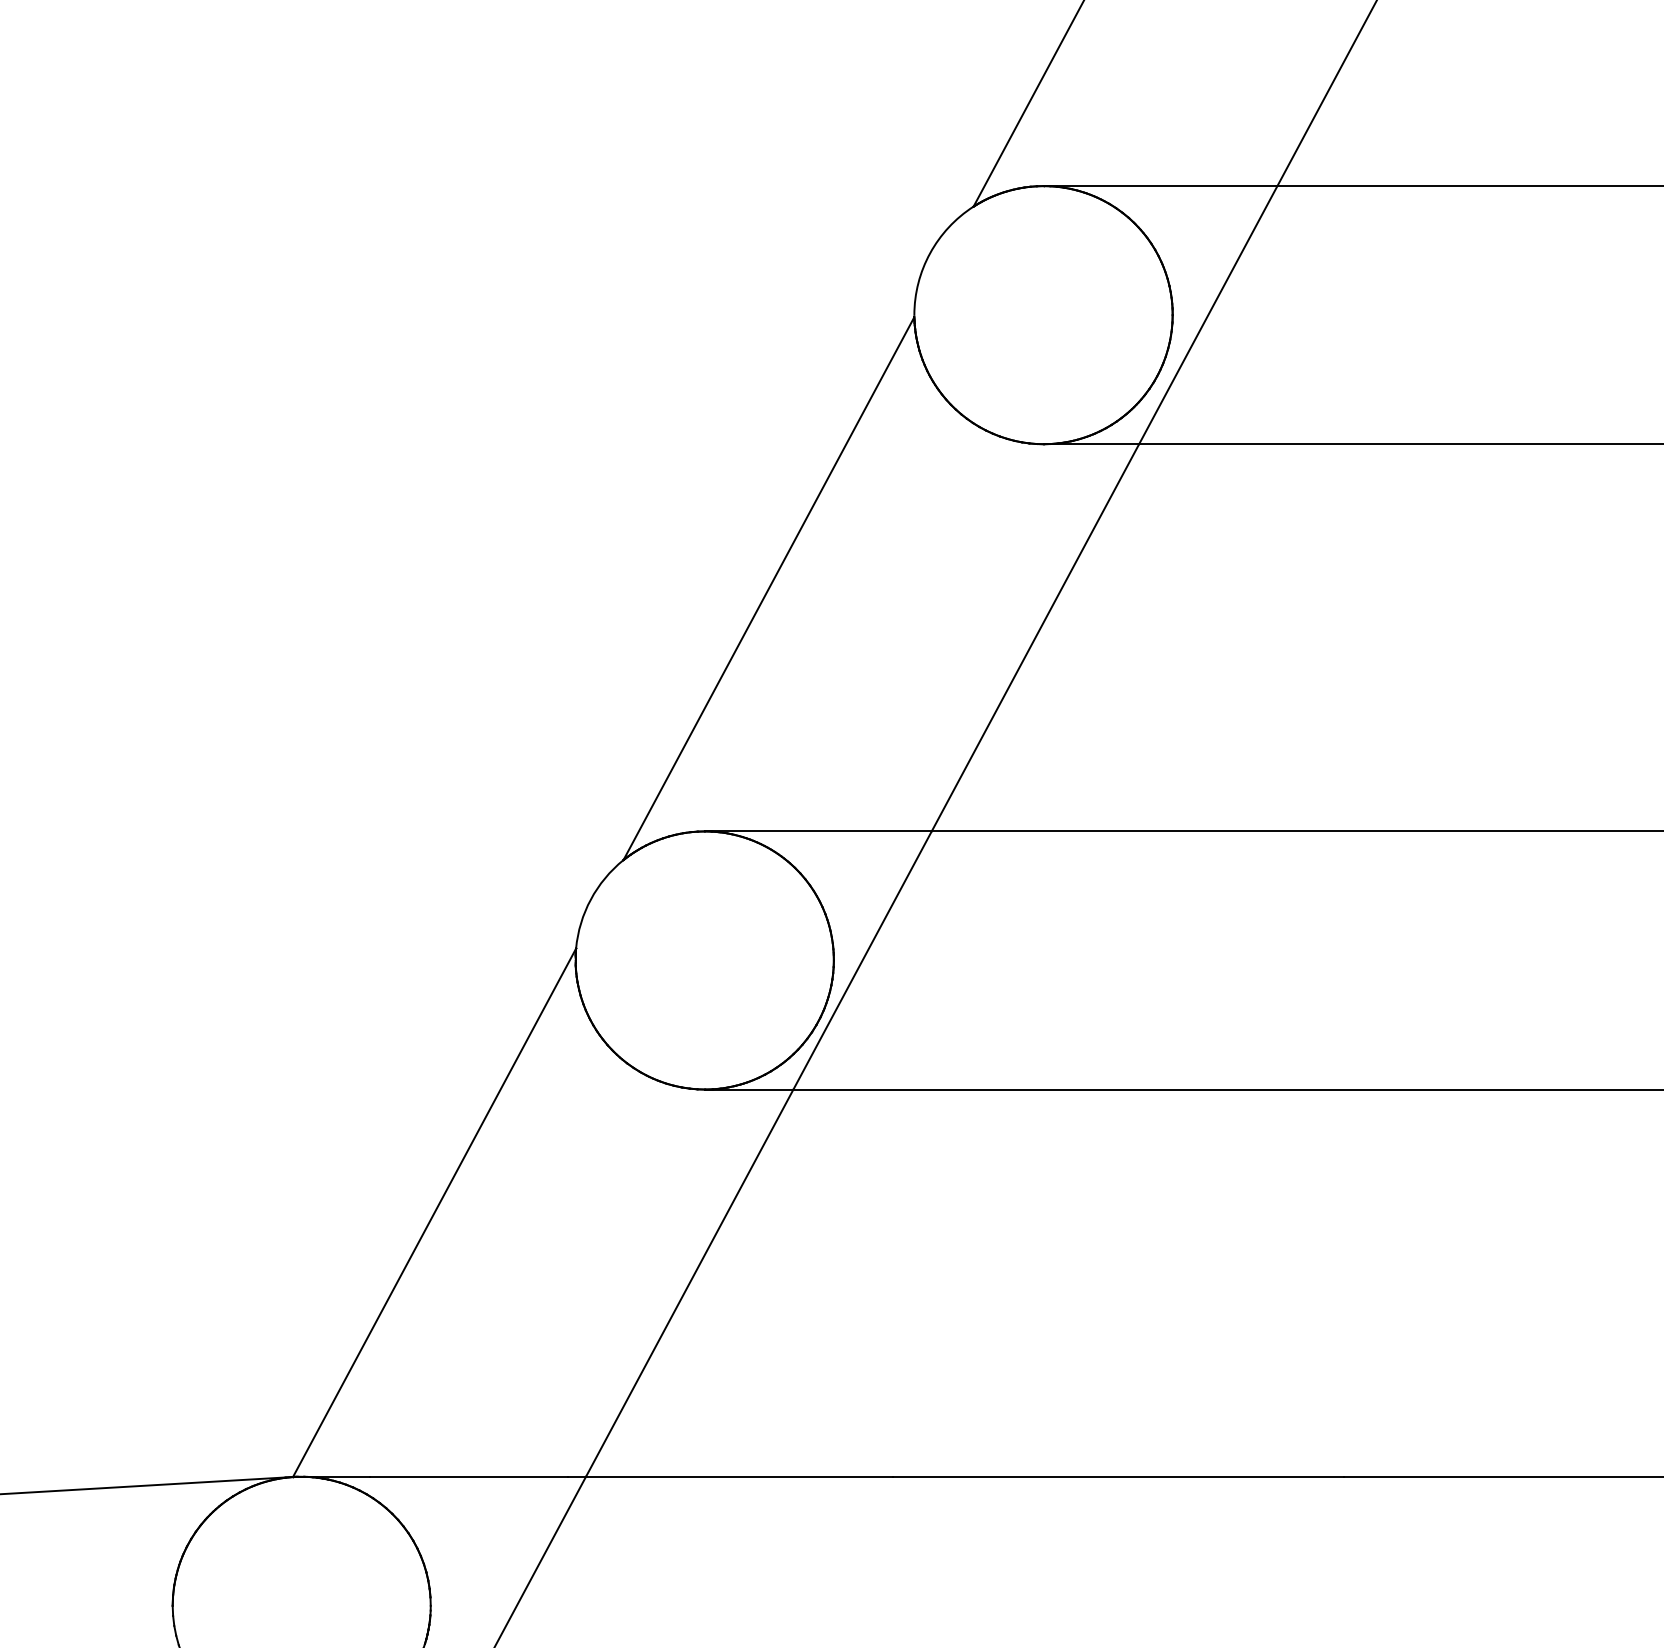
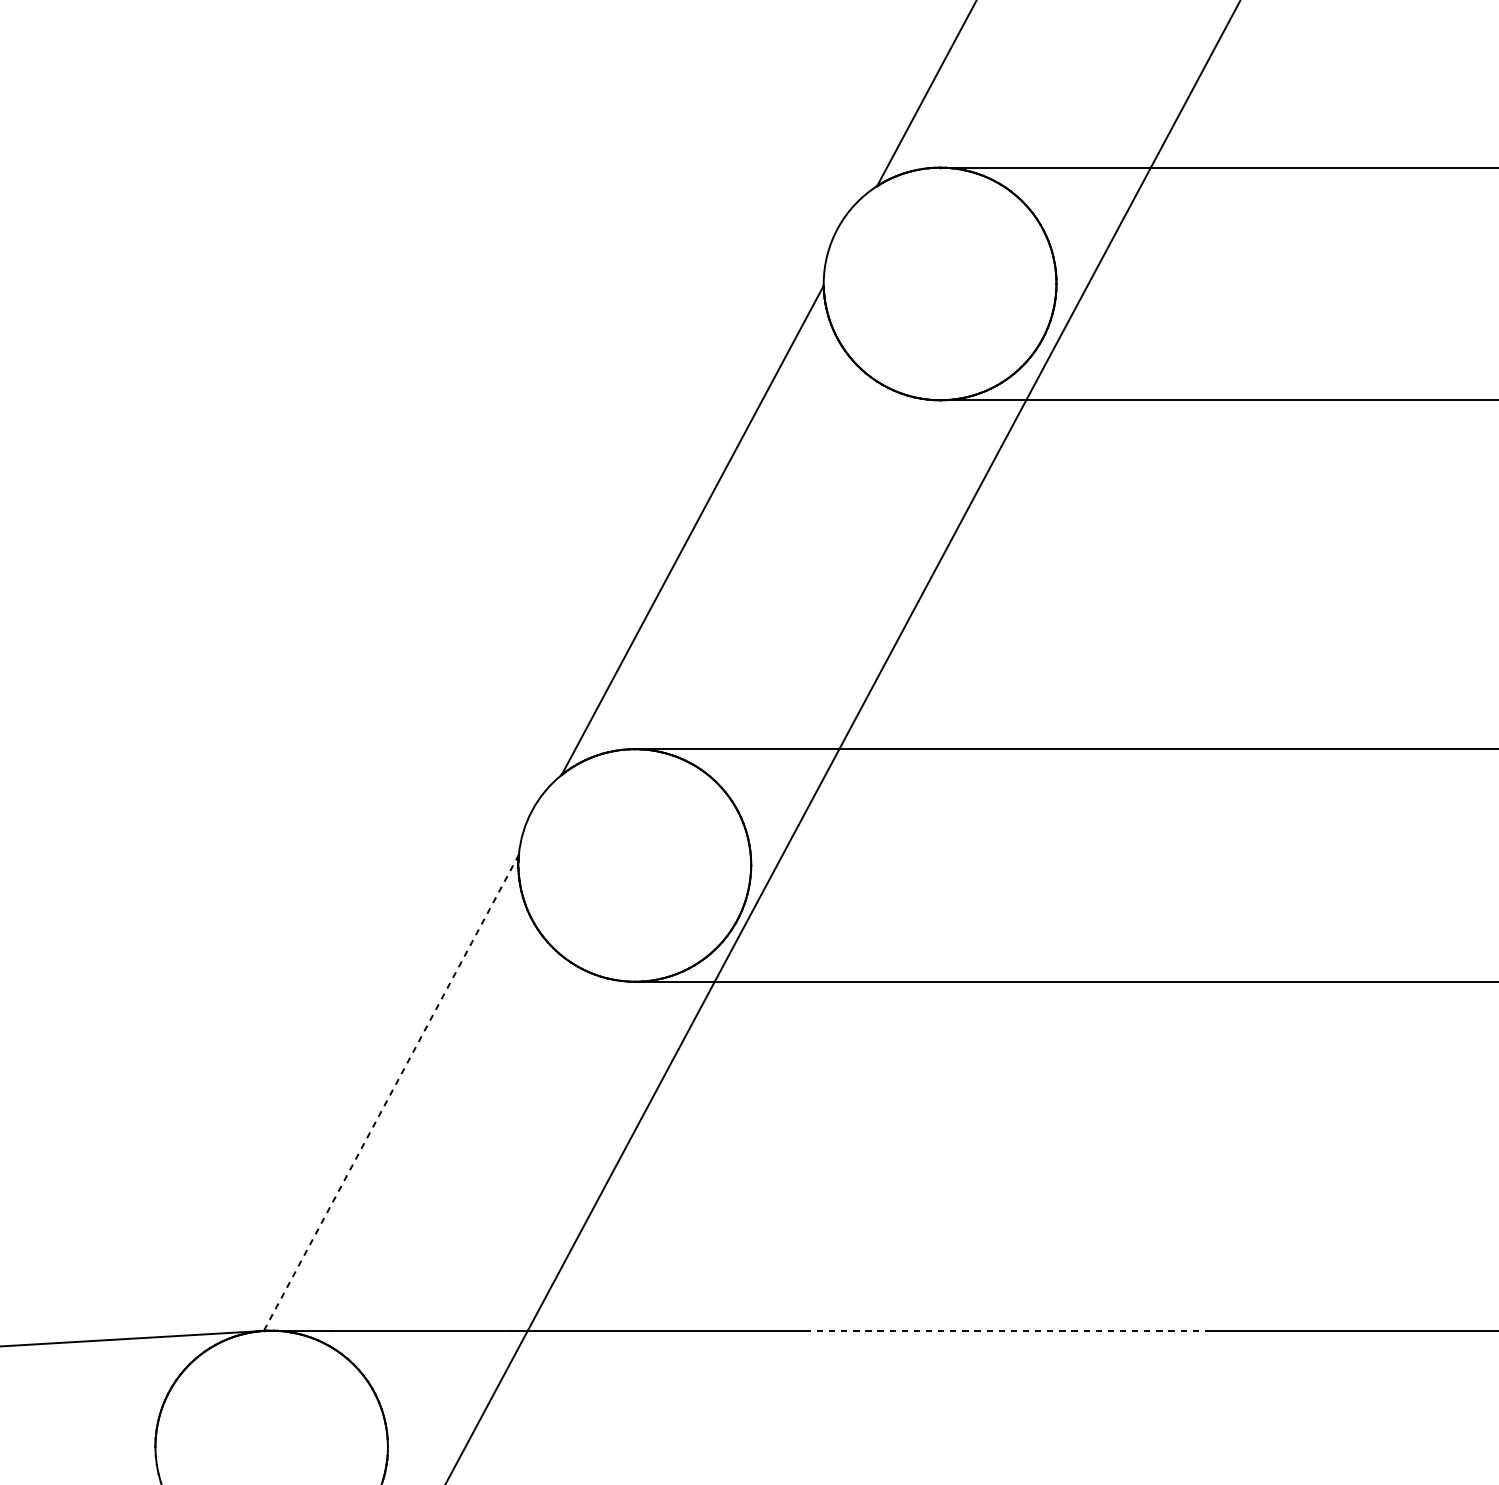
line: (434, 1212) -> (391, 1092), solid -> dashed
line: (1118, 1476) -> (1007, 1330), solid -> dashed

